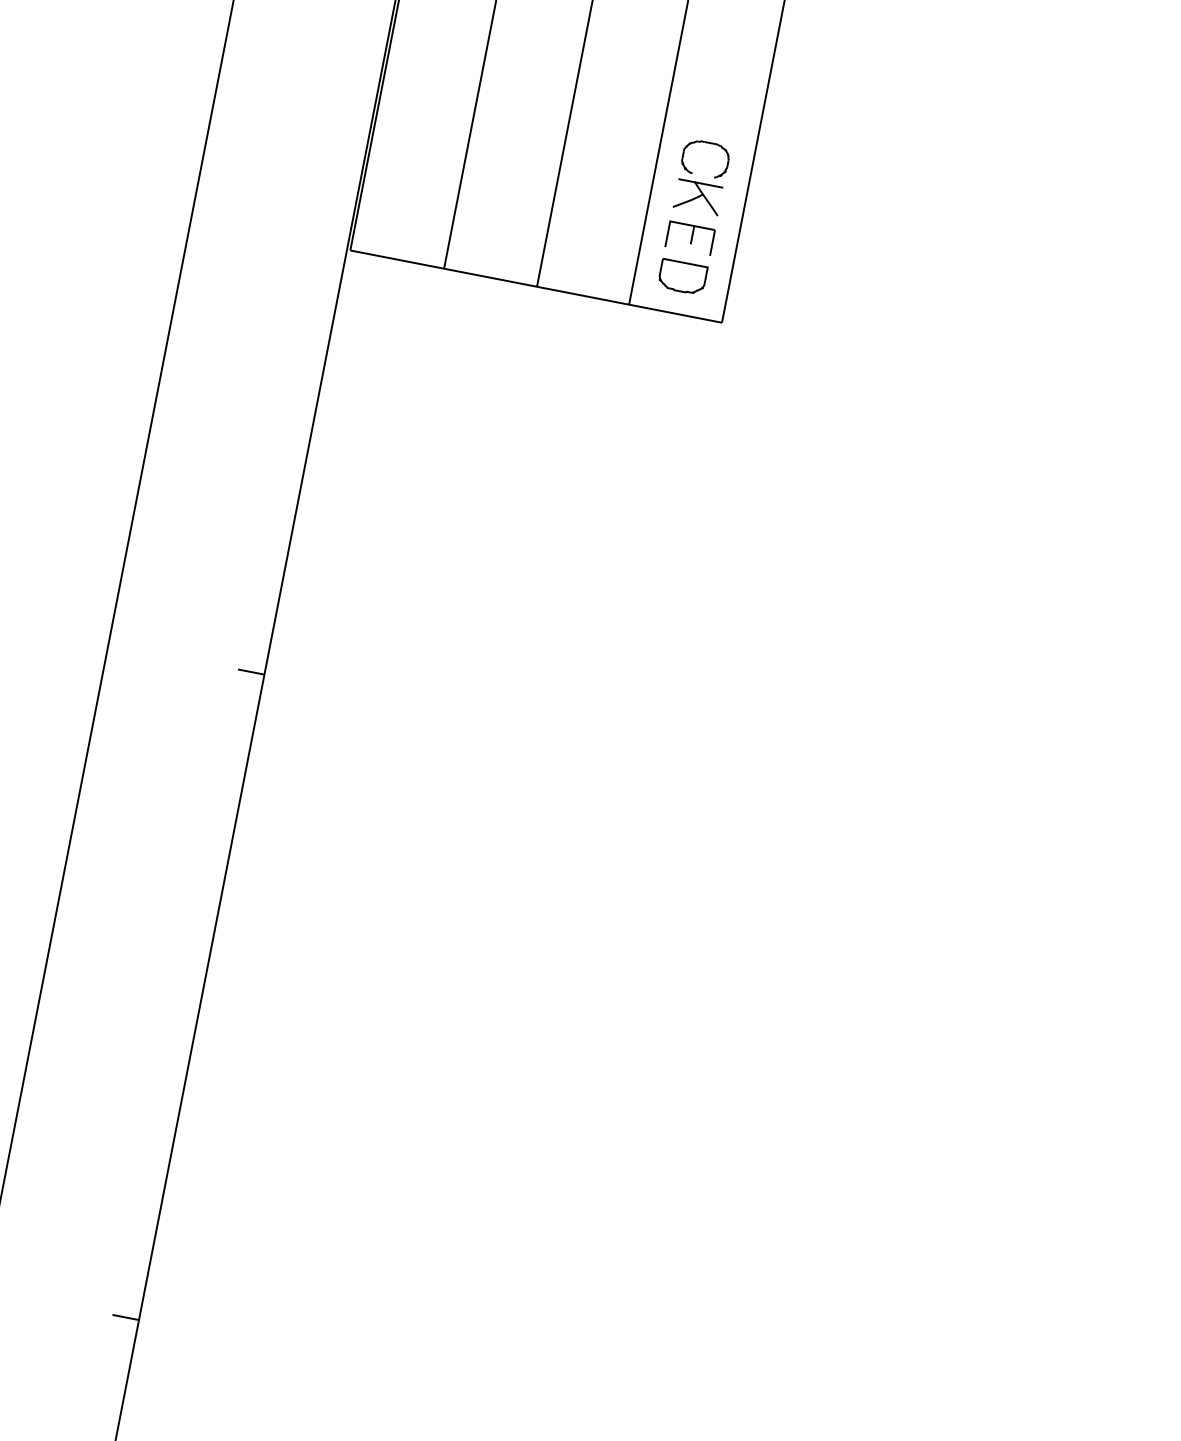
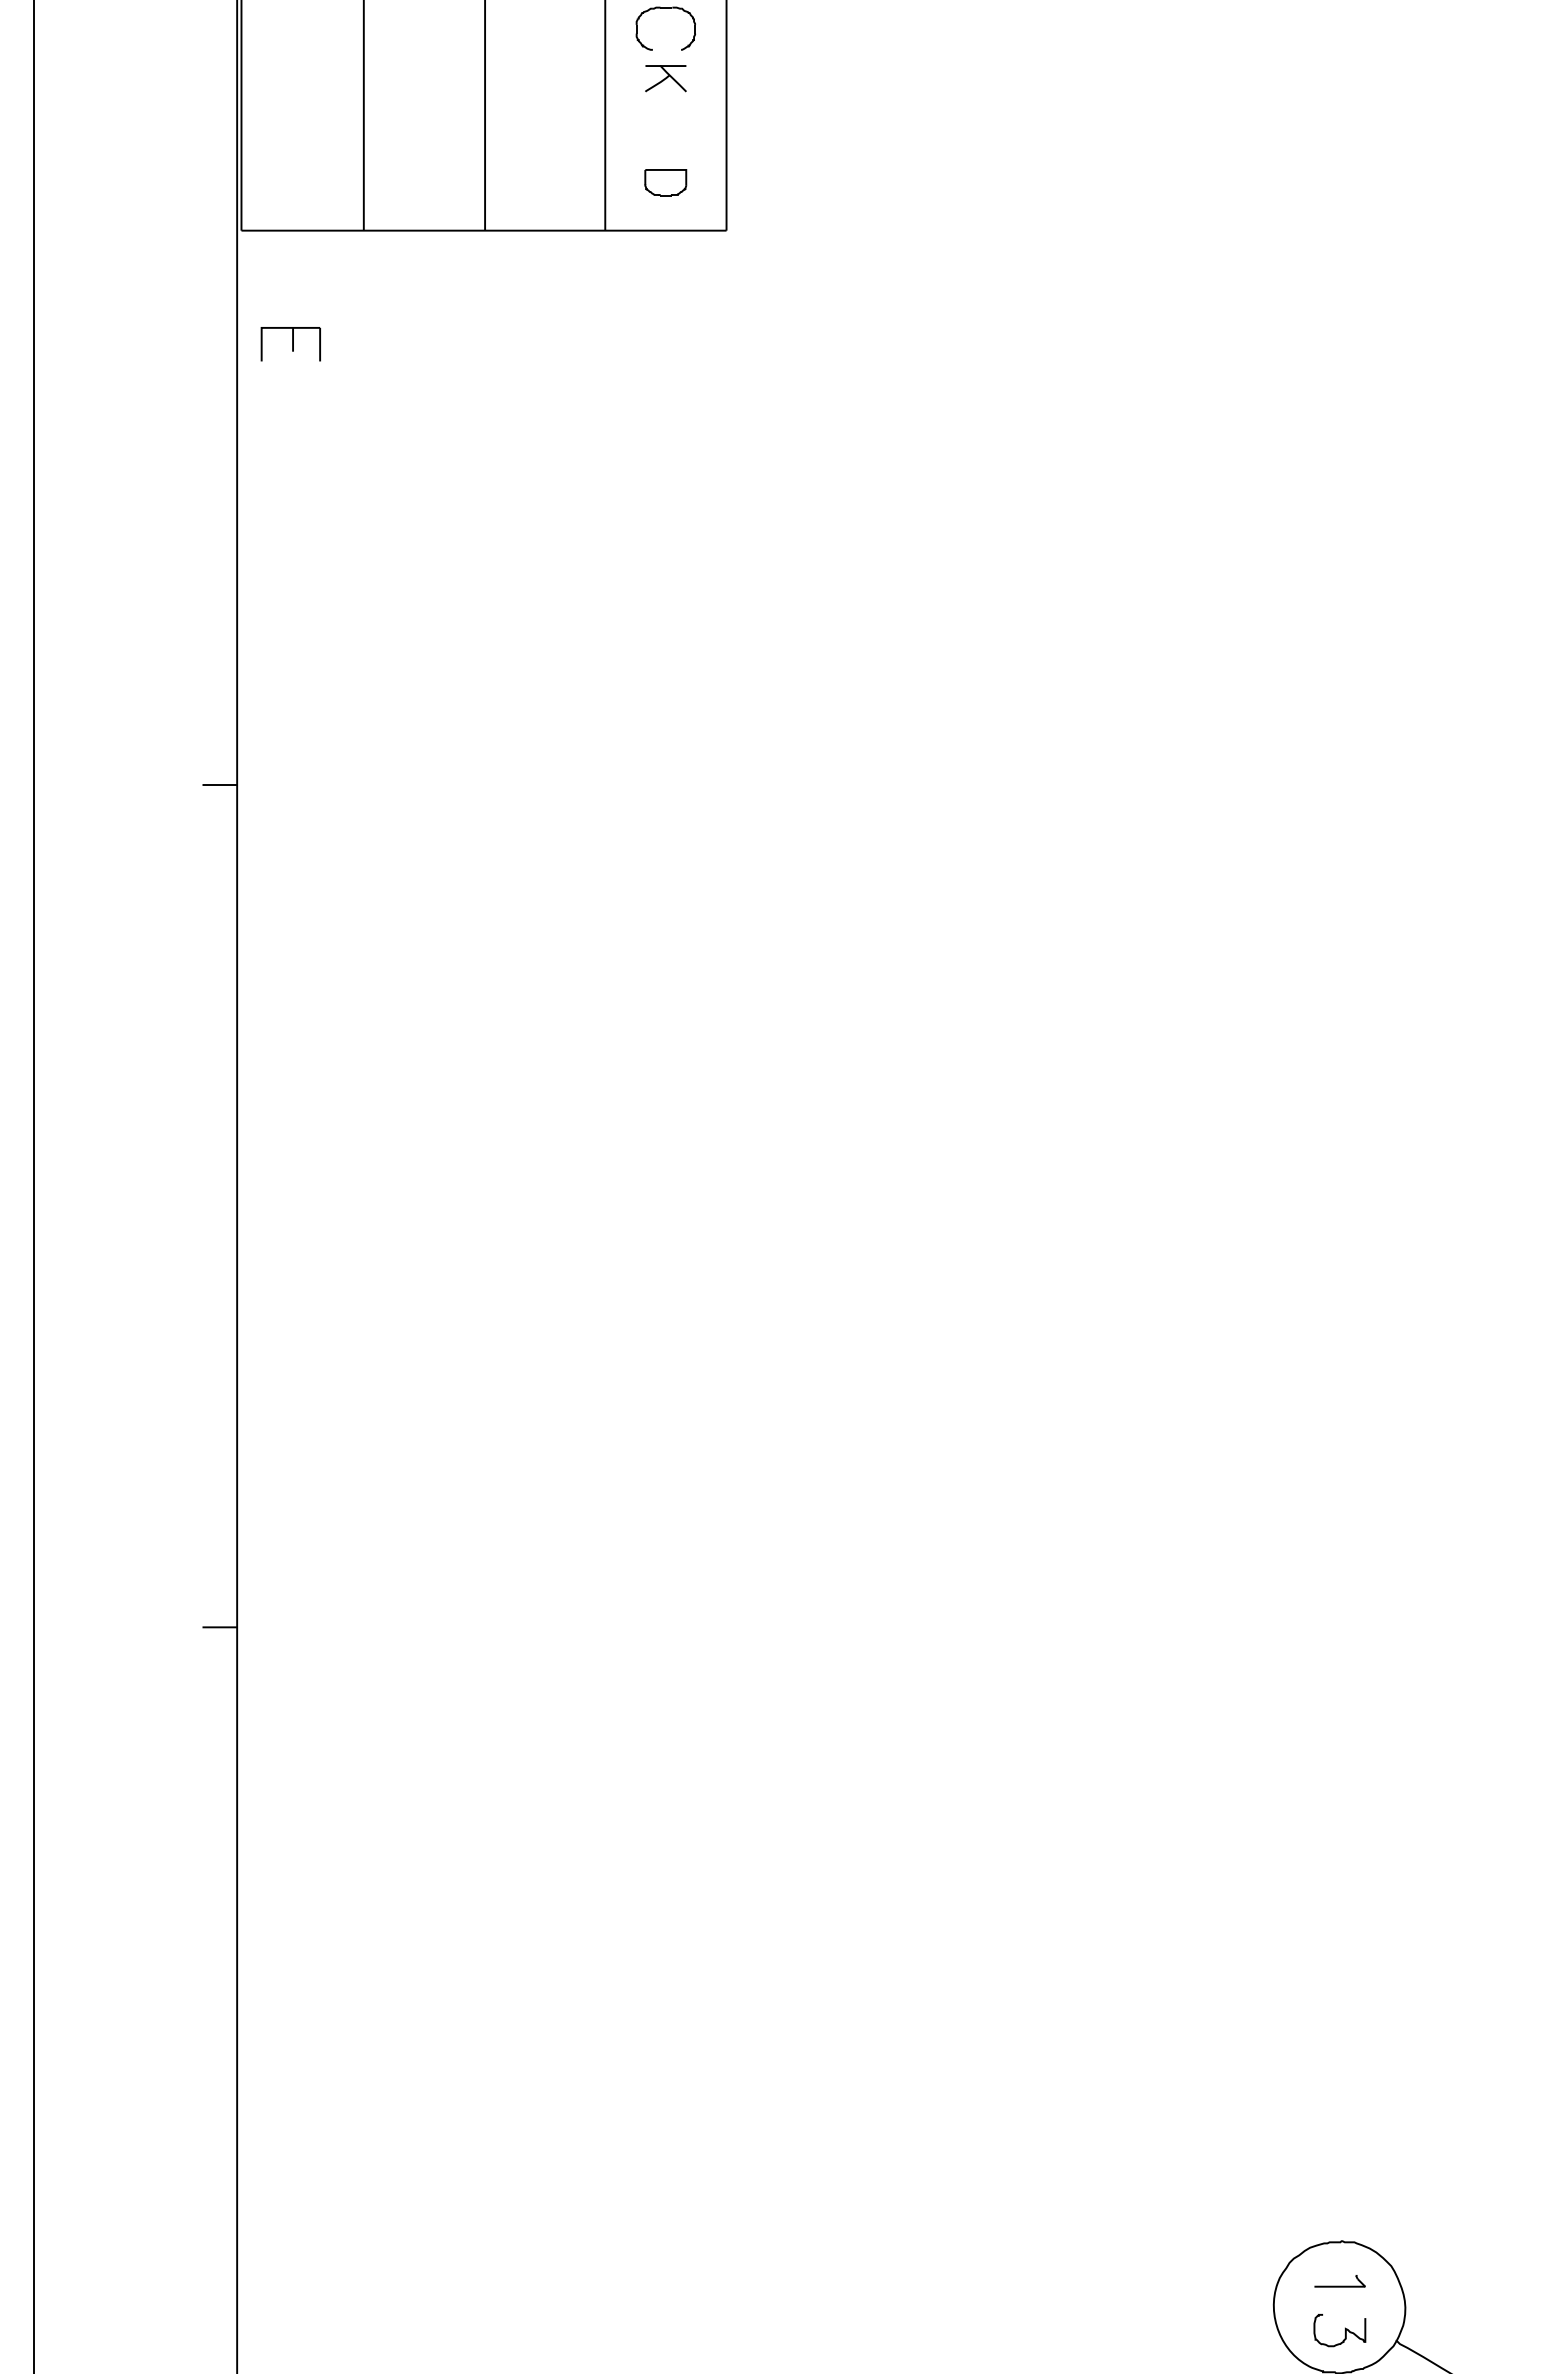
part: (697, 197) -> (665, 78), size x0.7
part: (689, 238) -> (290, 344), moved
part: (682, 276) -> (665, 182), size x0.7

